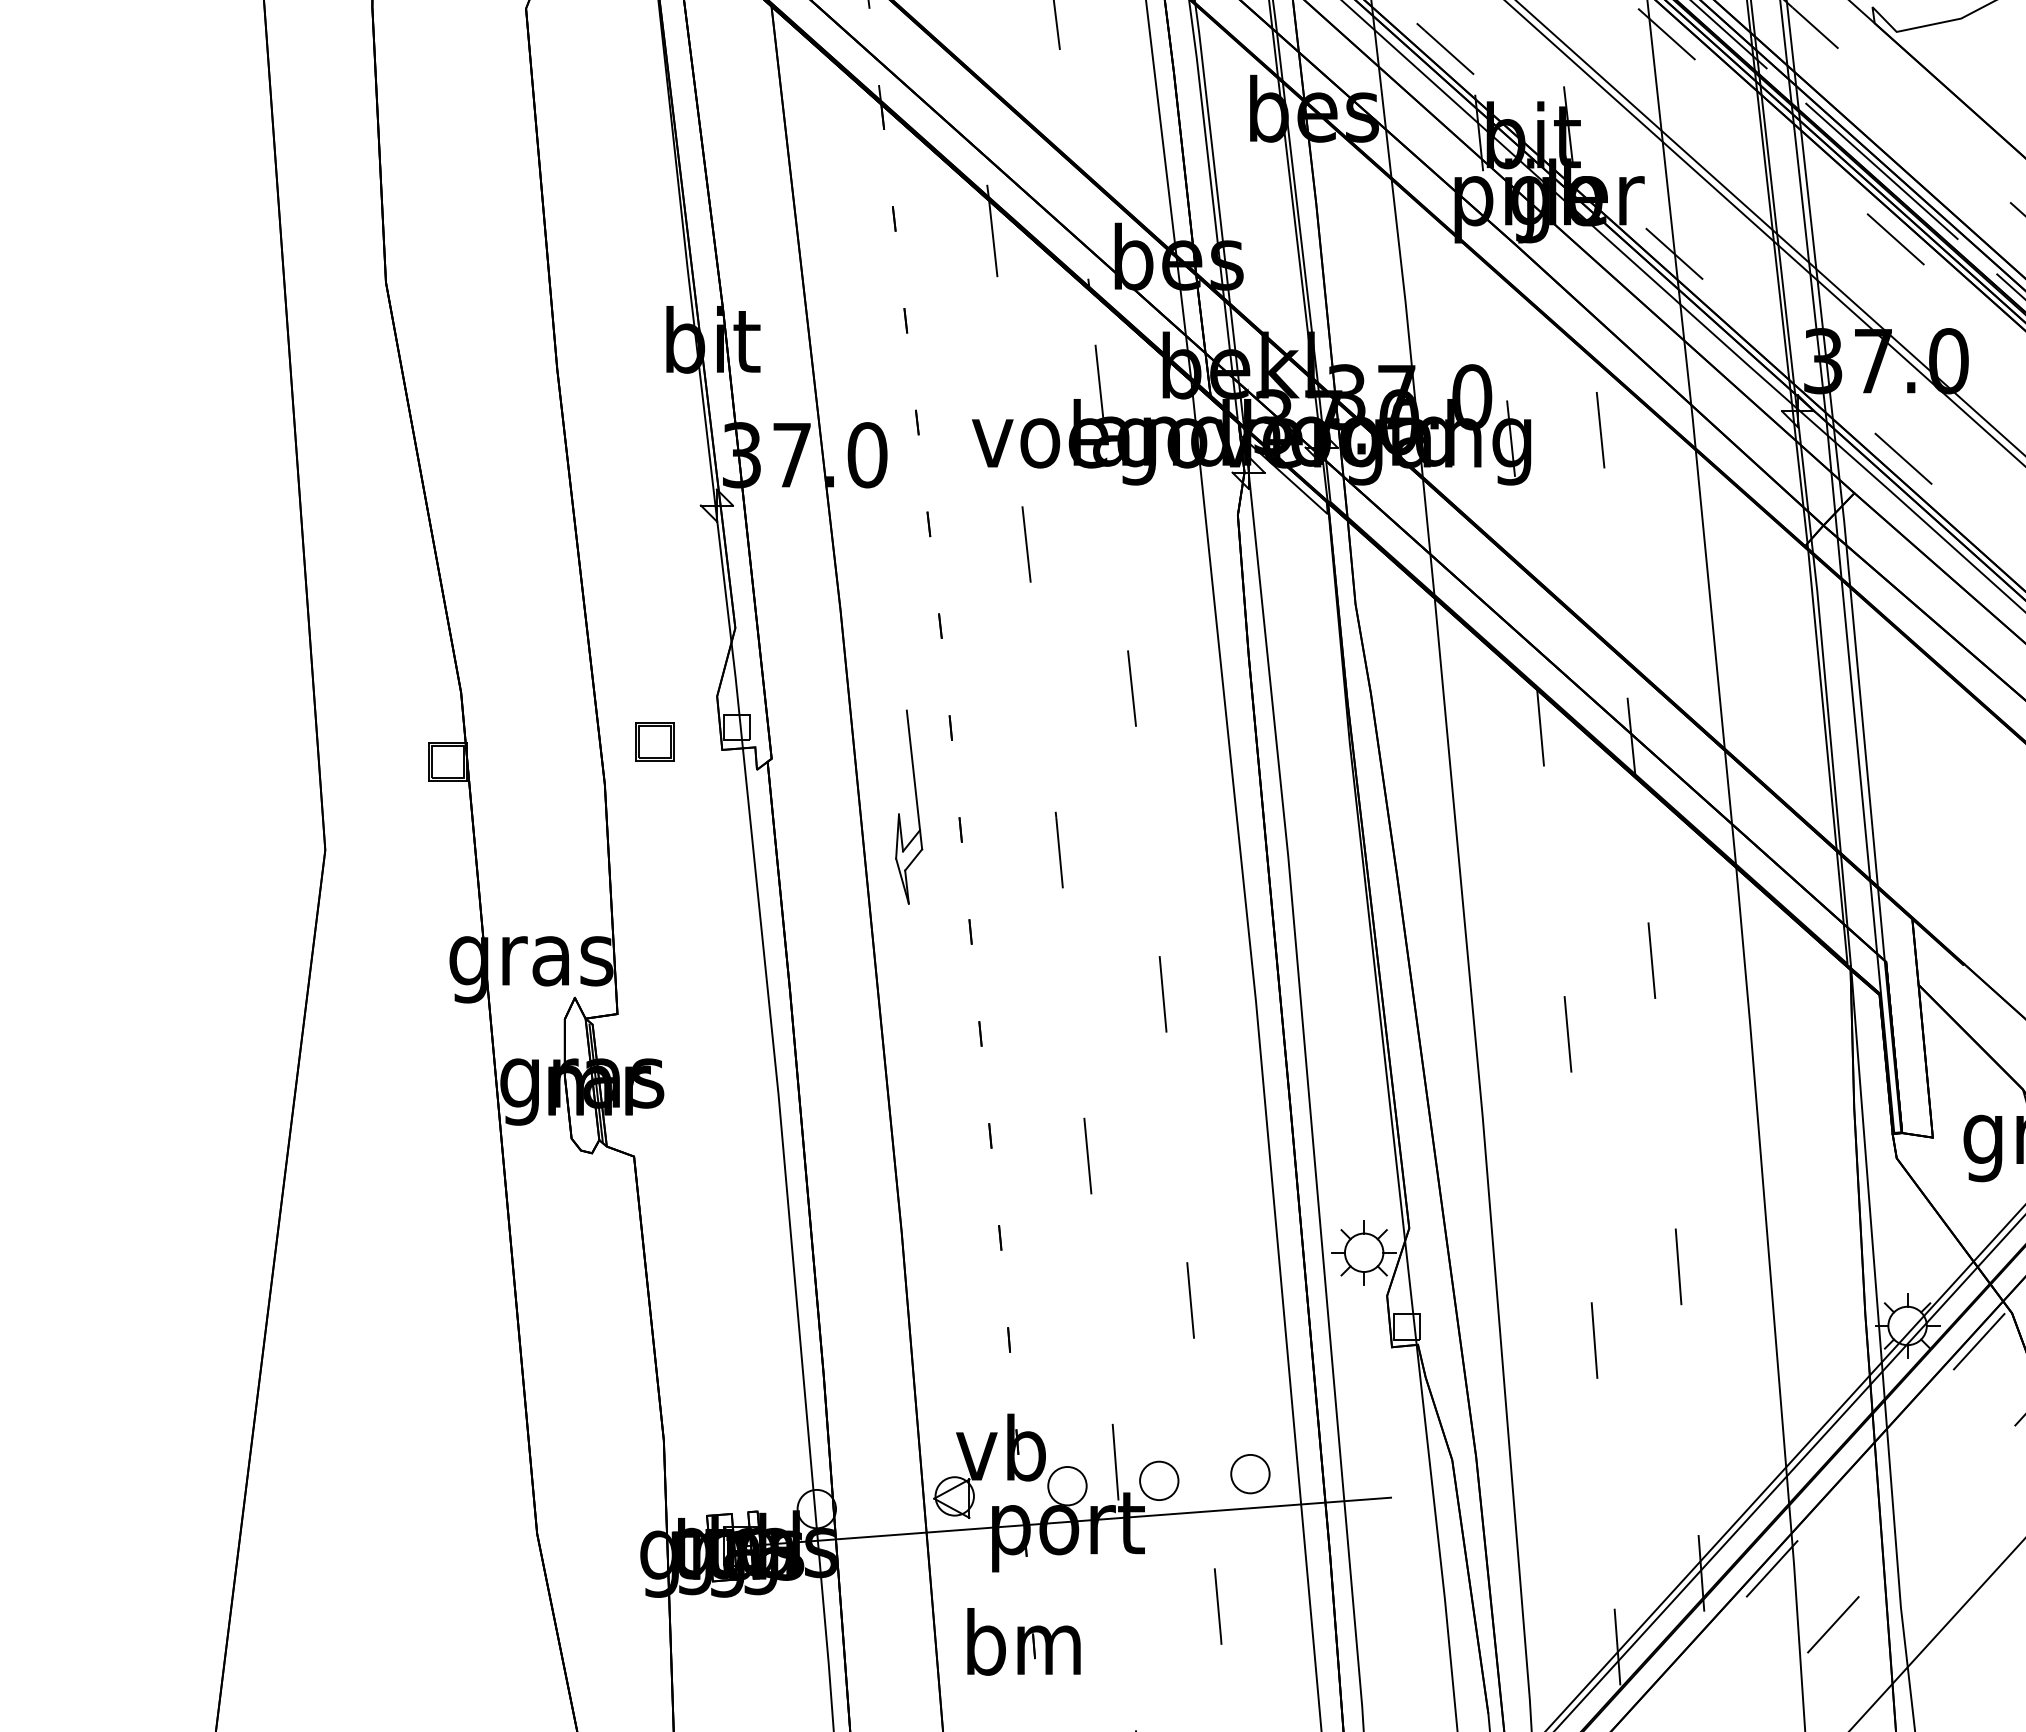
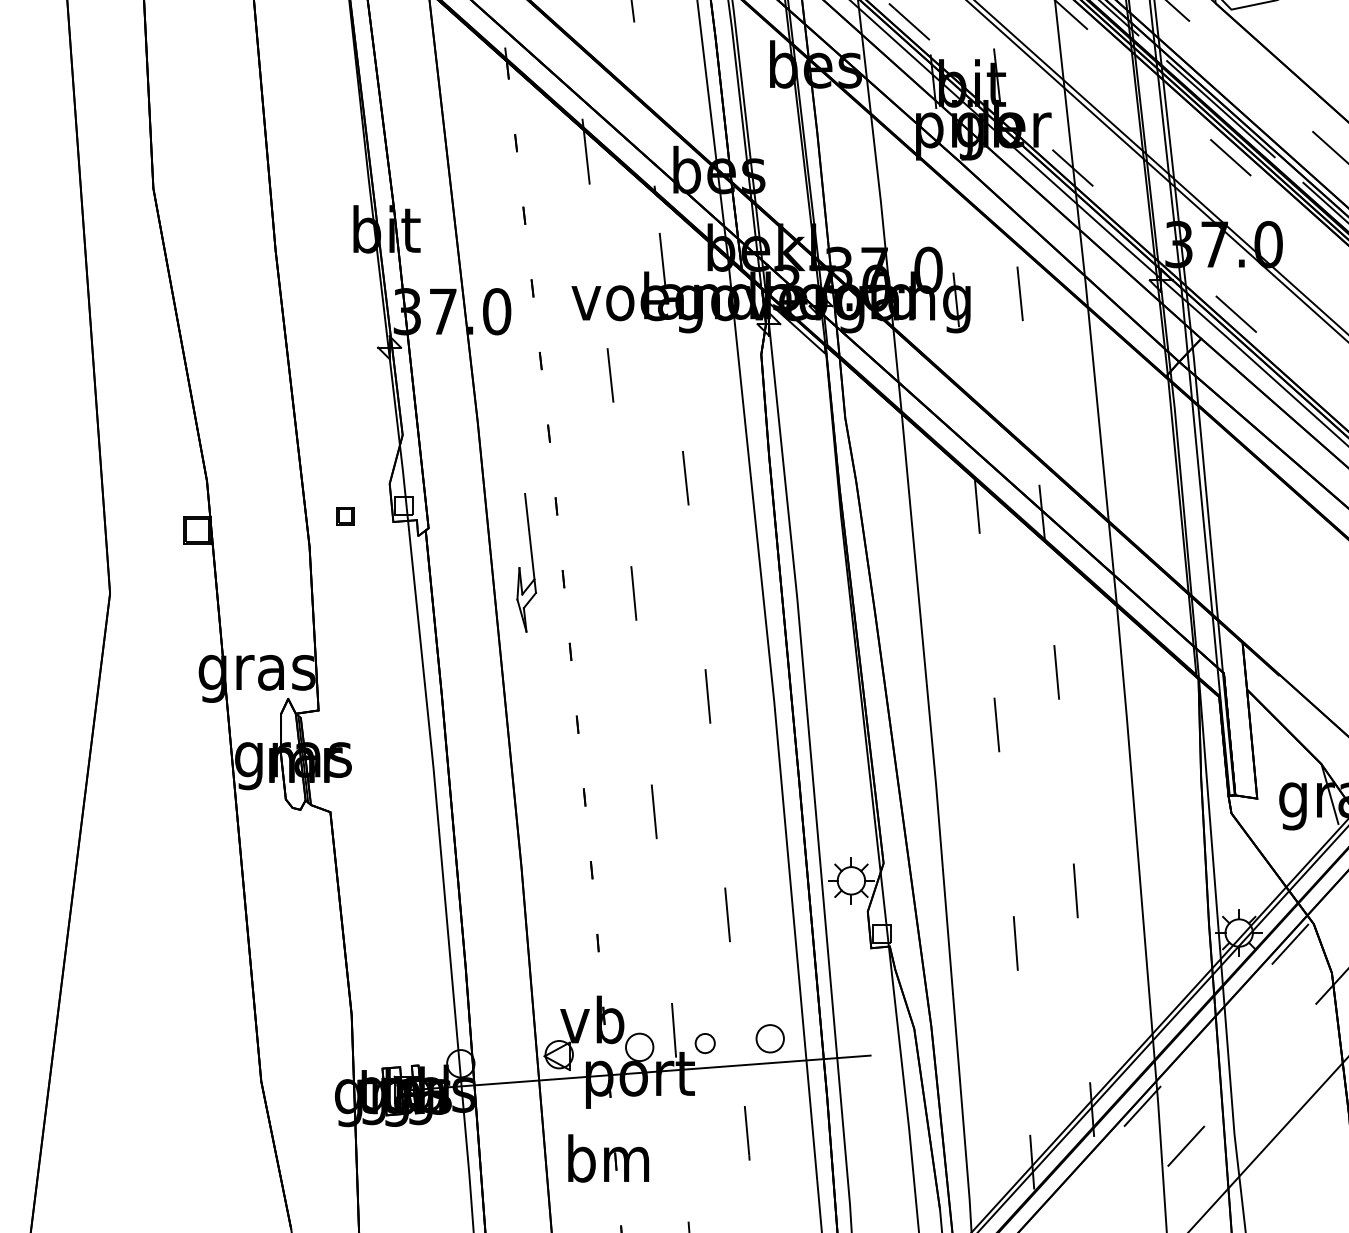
part: (654, 741) -> (345, 515), size x0.6
part: (1159, 1480) -> (705, 1043), size x0.7

